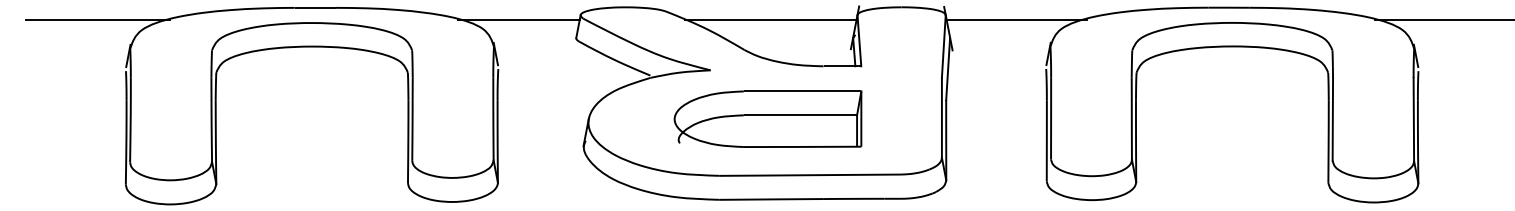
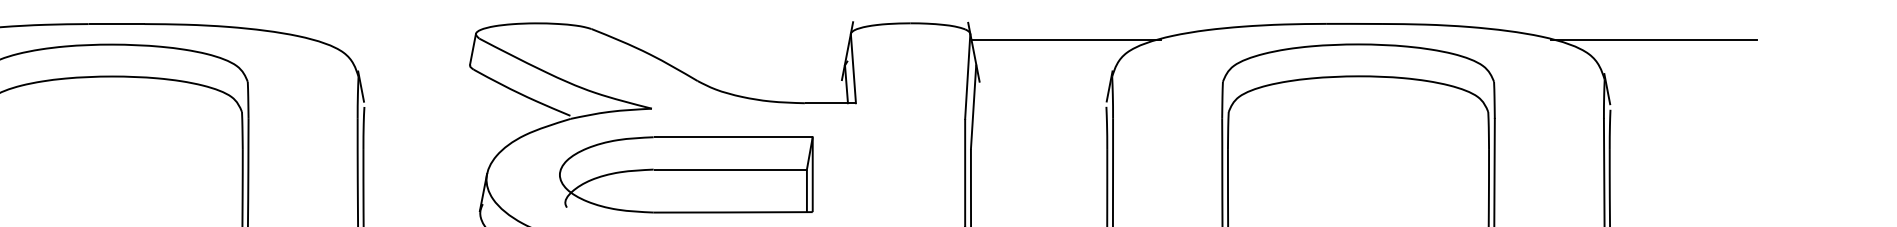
line: (518, 19) -> (391, 39), removed
line: (770, 19) -> (733, 39), removed
part: (767, 118) -> (685, 173), moved

